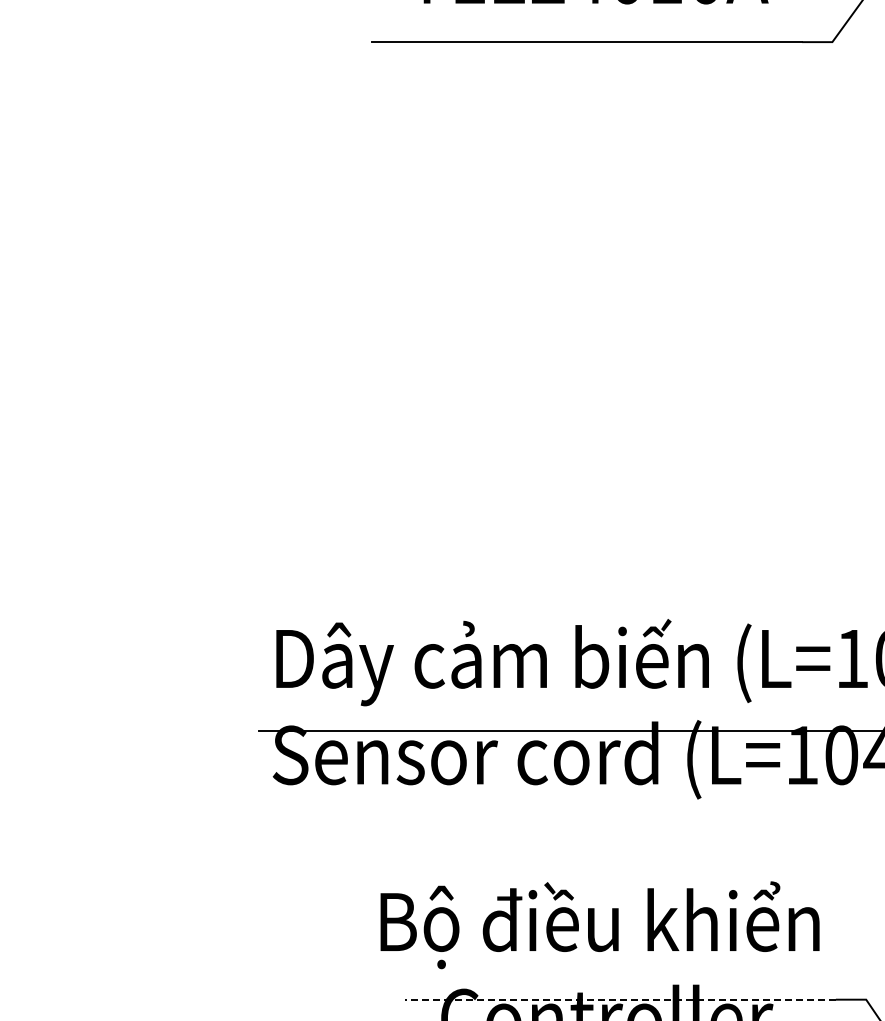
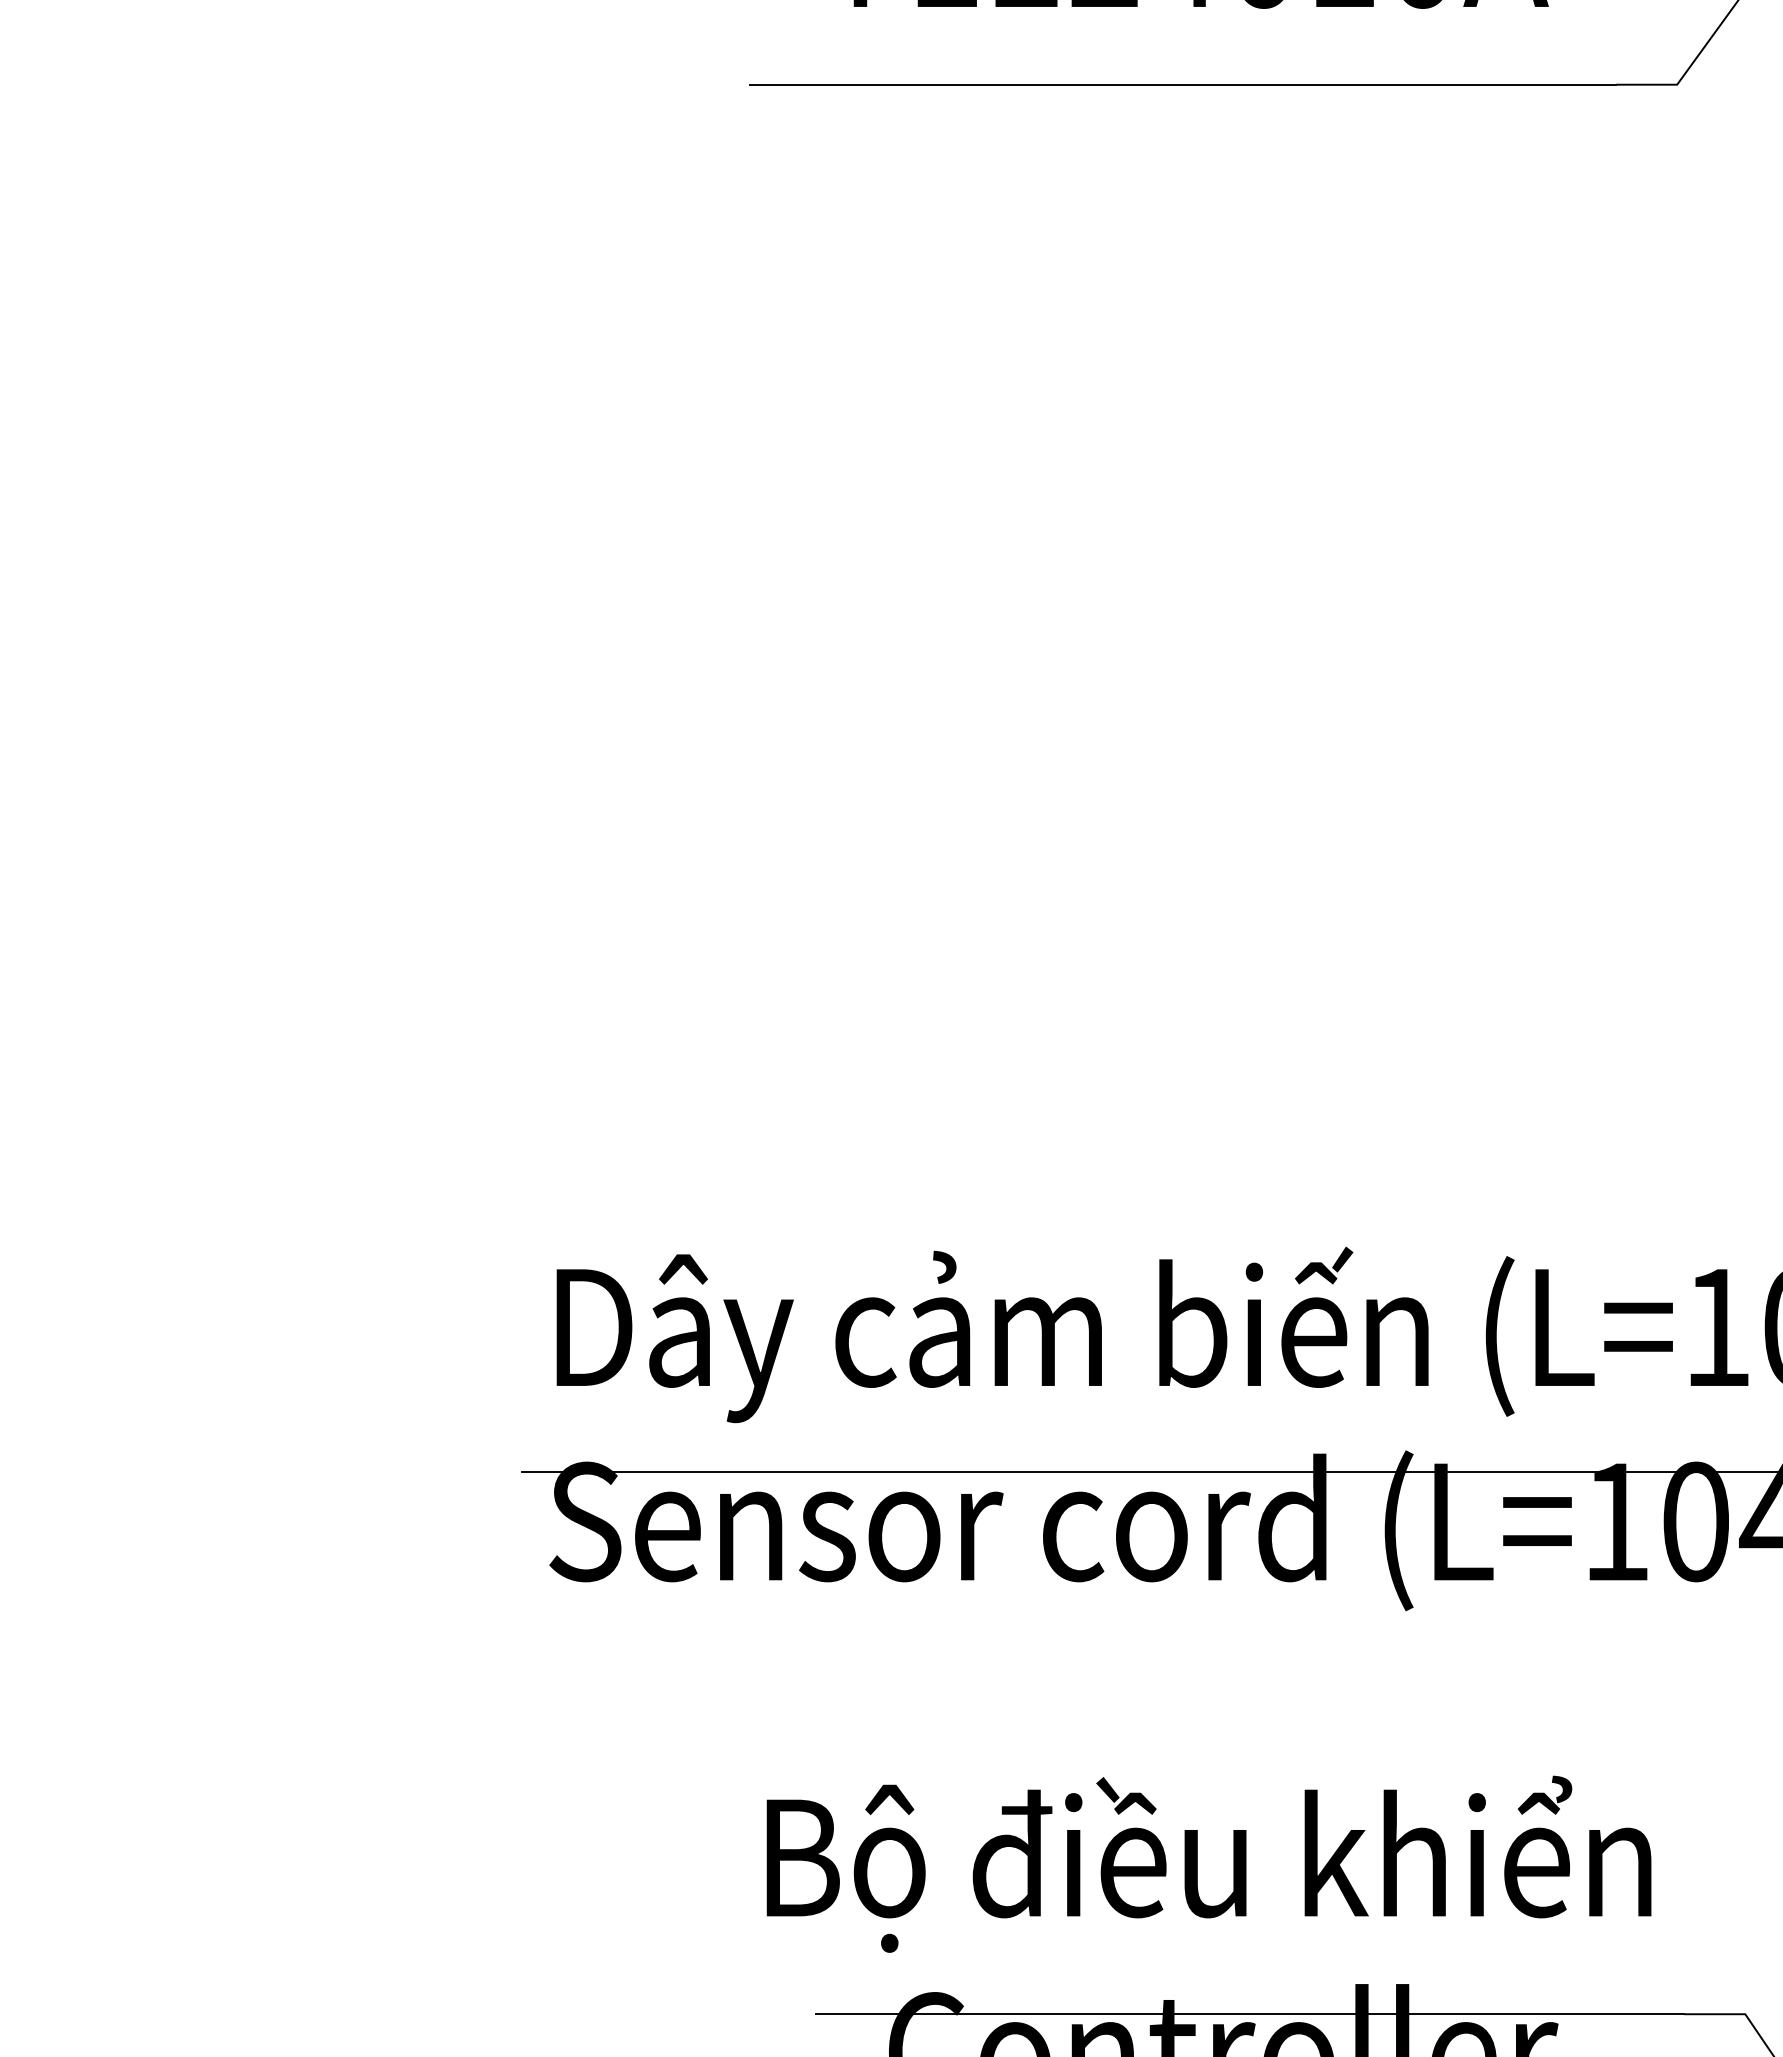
line: (620, 999) -> (1250, 2013), dashed -> solid

